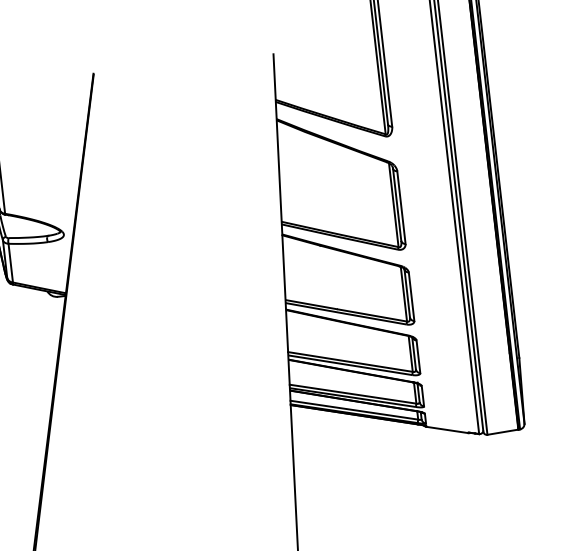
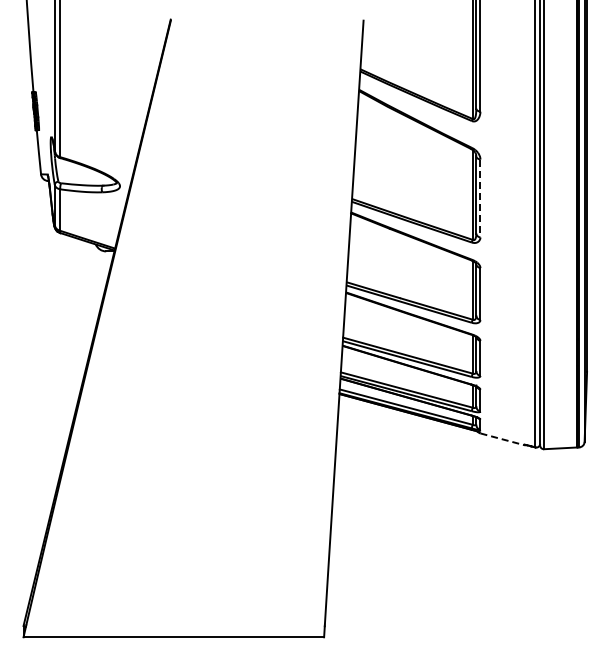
line: (401, 207) -> (480, 198), solid -> dashed
line: (447, 430) -> (502, 439), solid -> dashed

